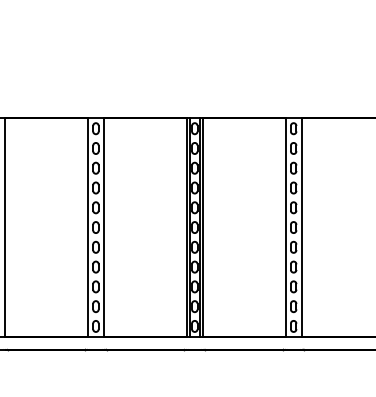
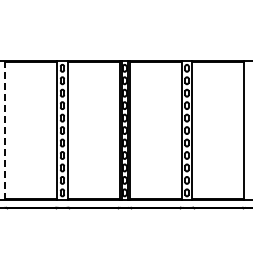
line: (5, 229) -> (5, 131), solid -> dashed

